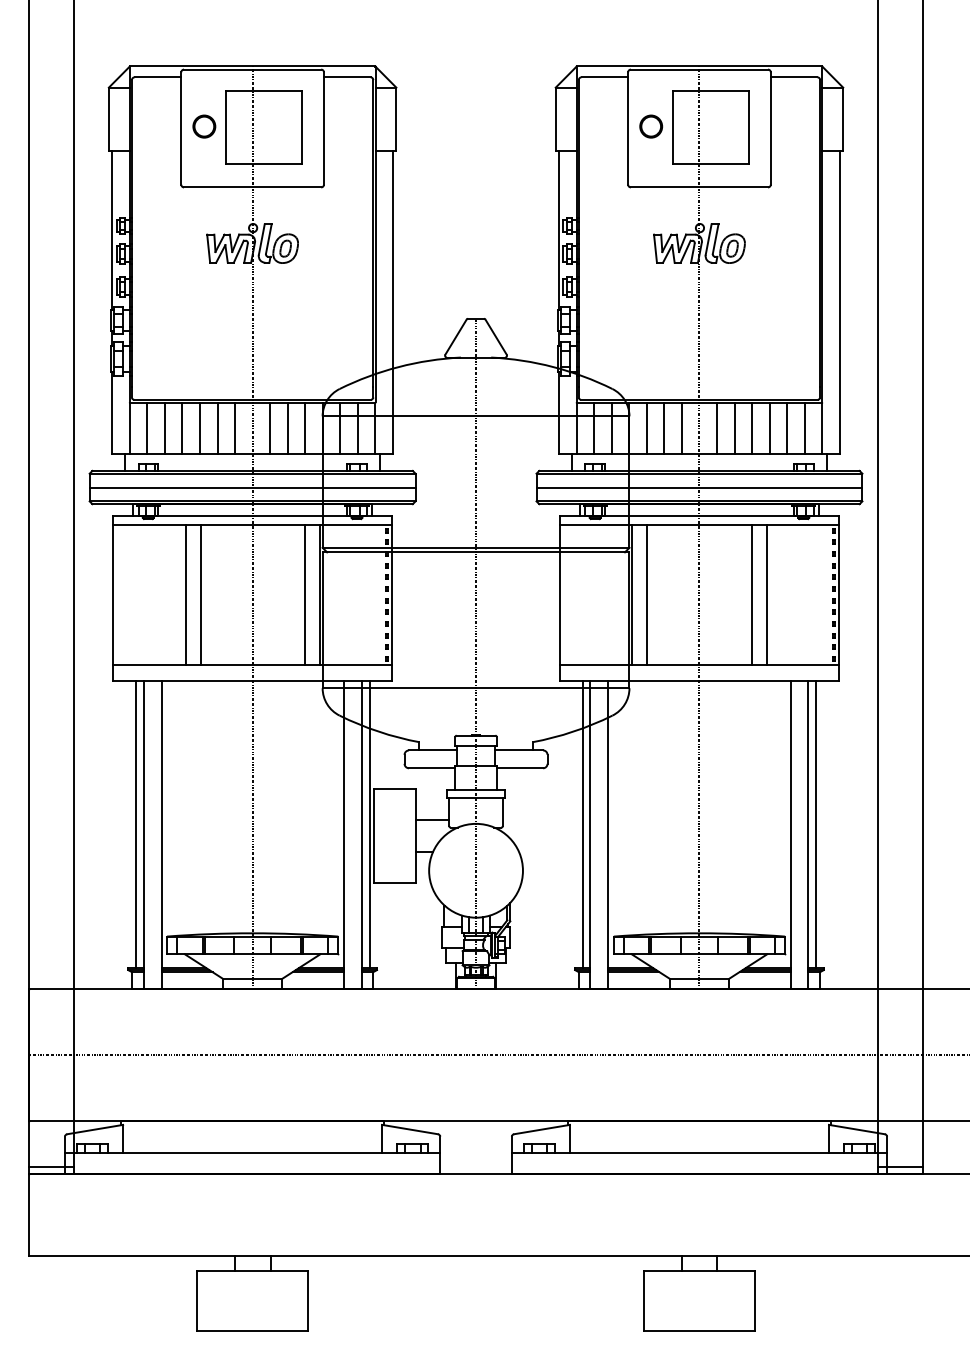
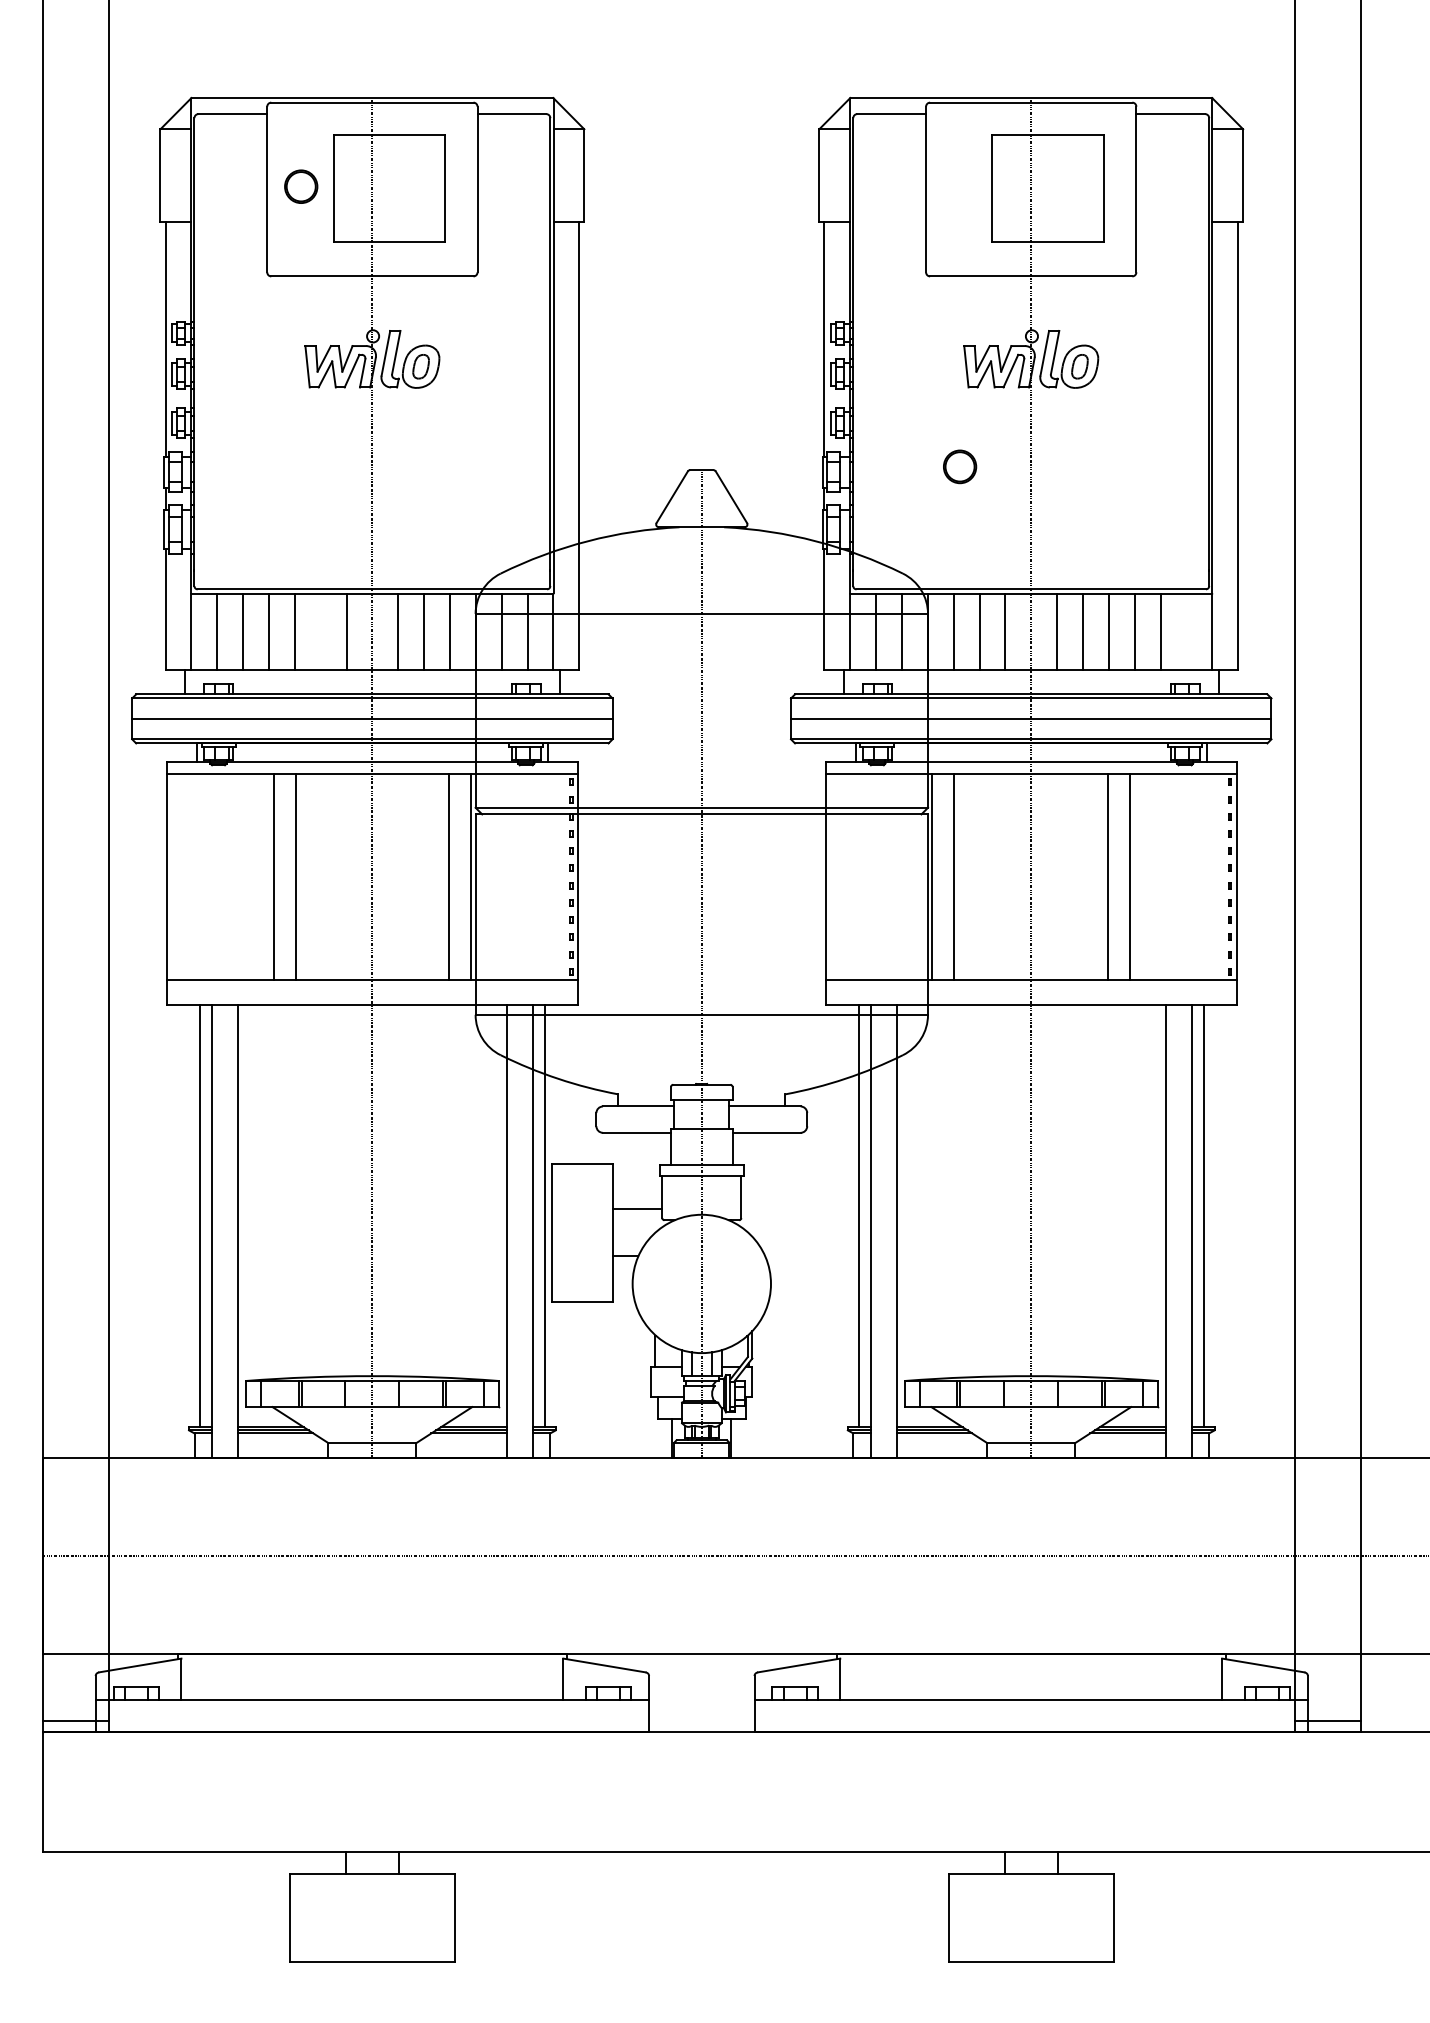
part: (651, 126) -> (960, 466), moved
line: (217, 428) -> (320, 631), removed
line: (804, 428) -> (1186, 631), removed

